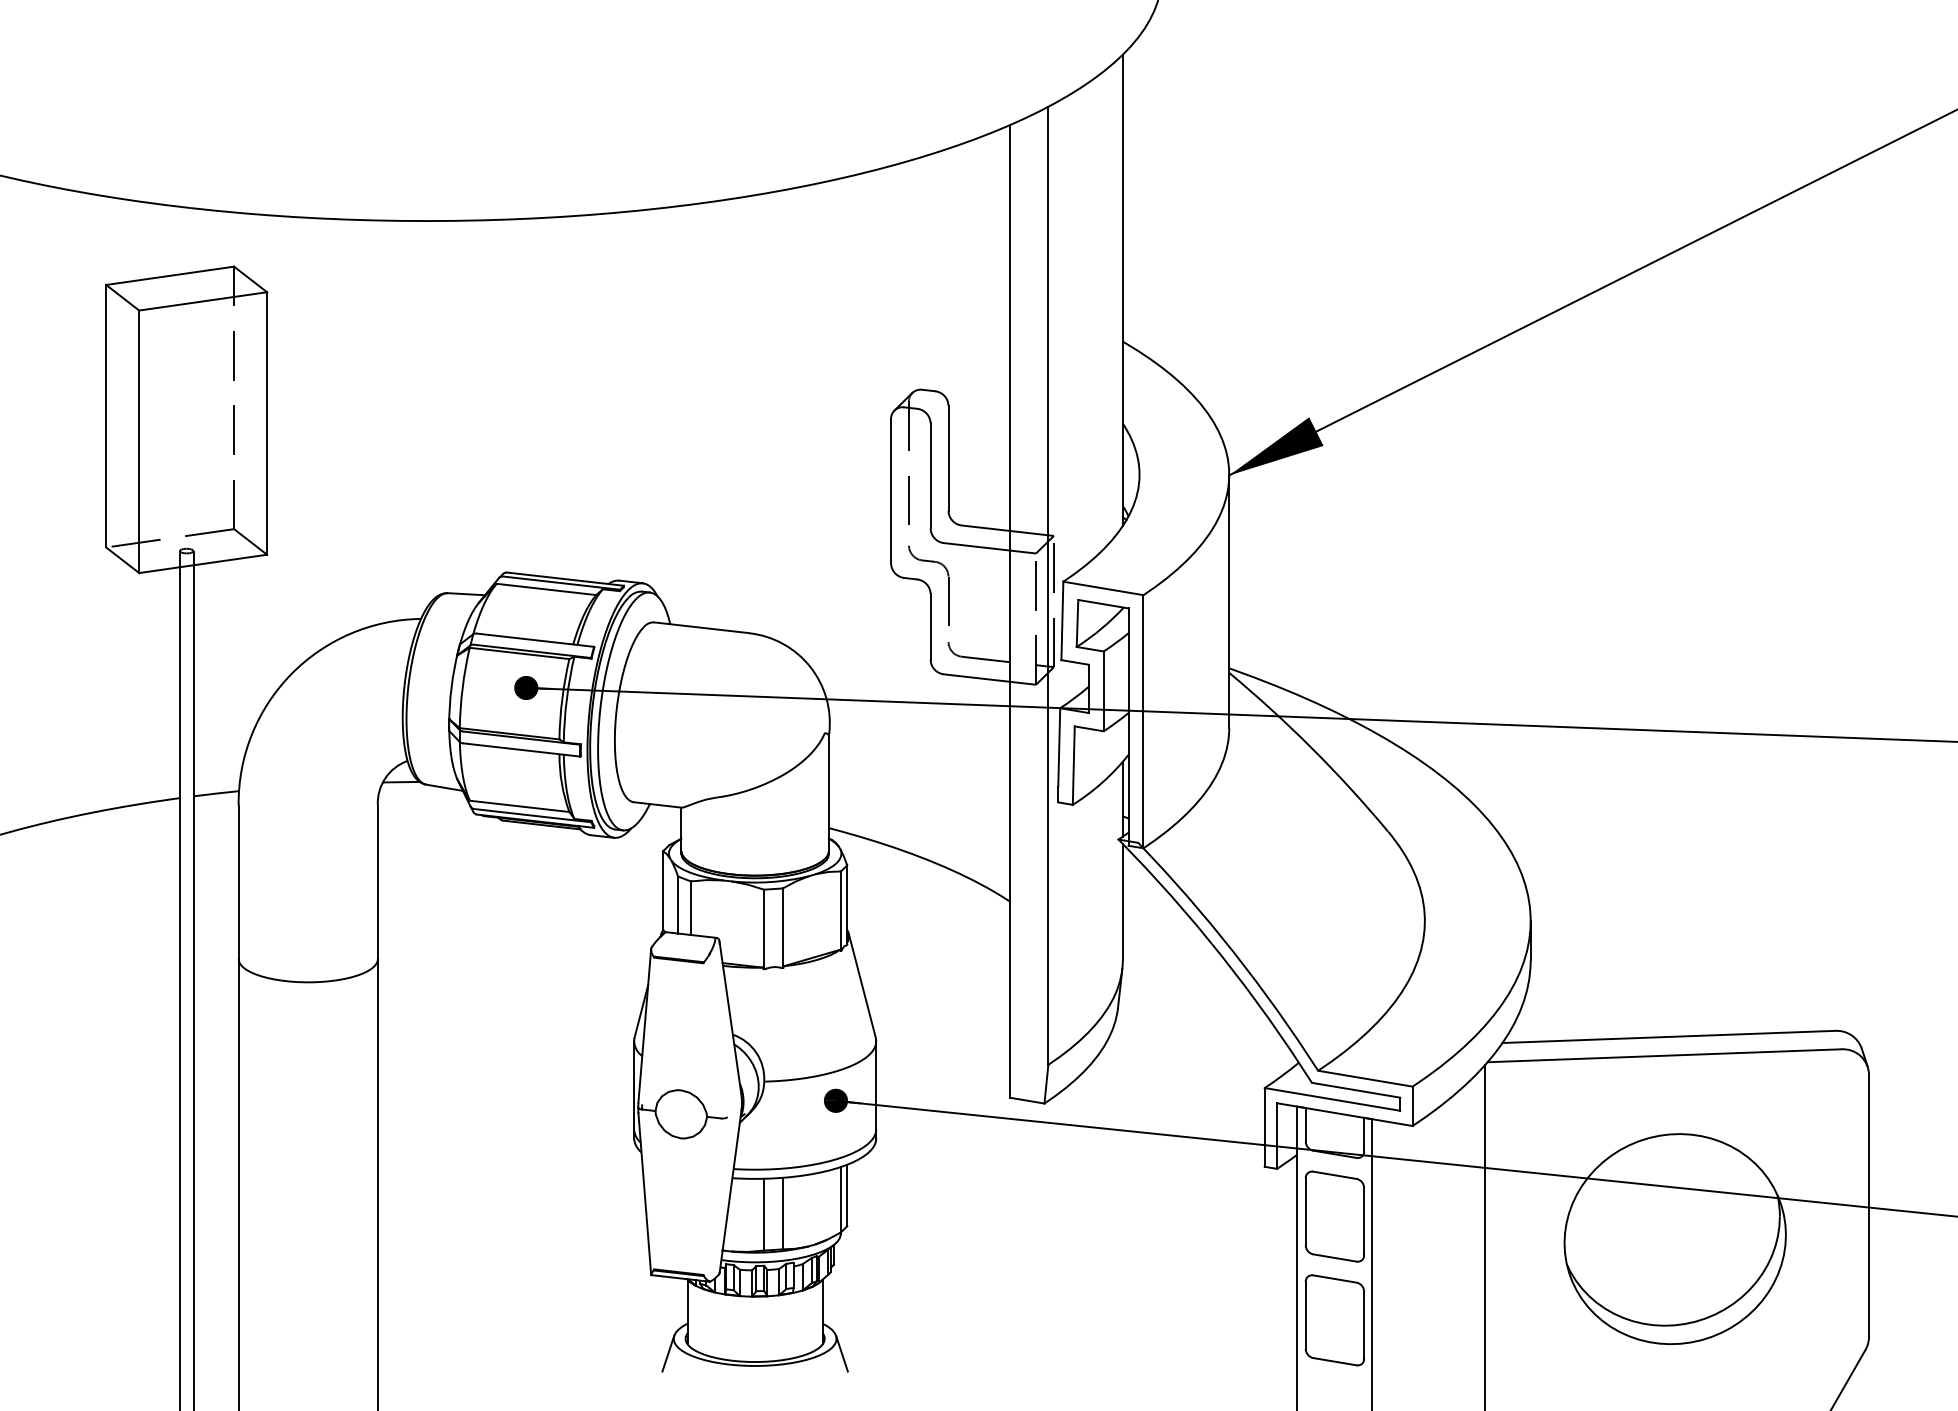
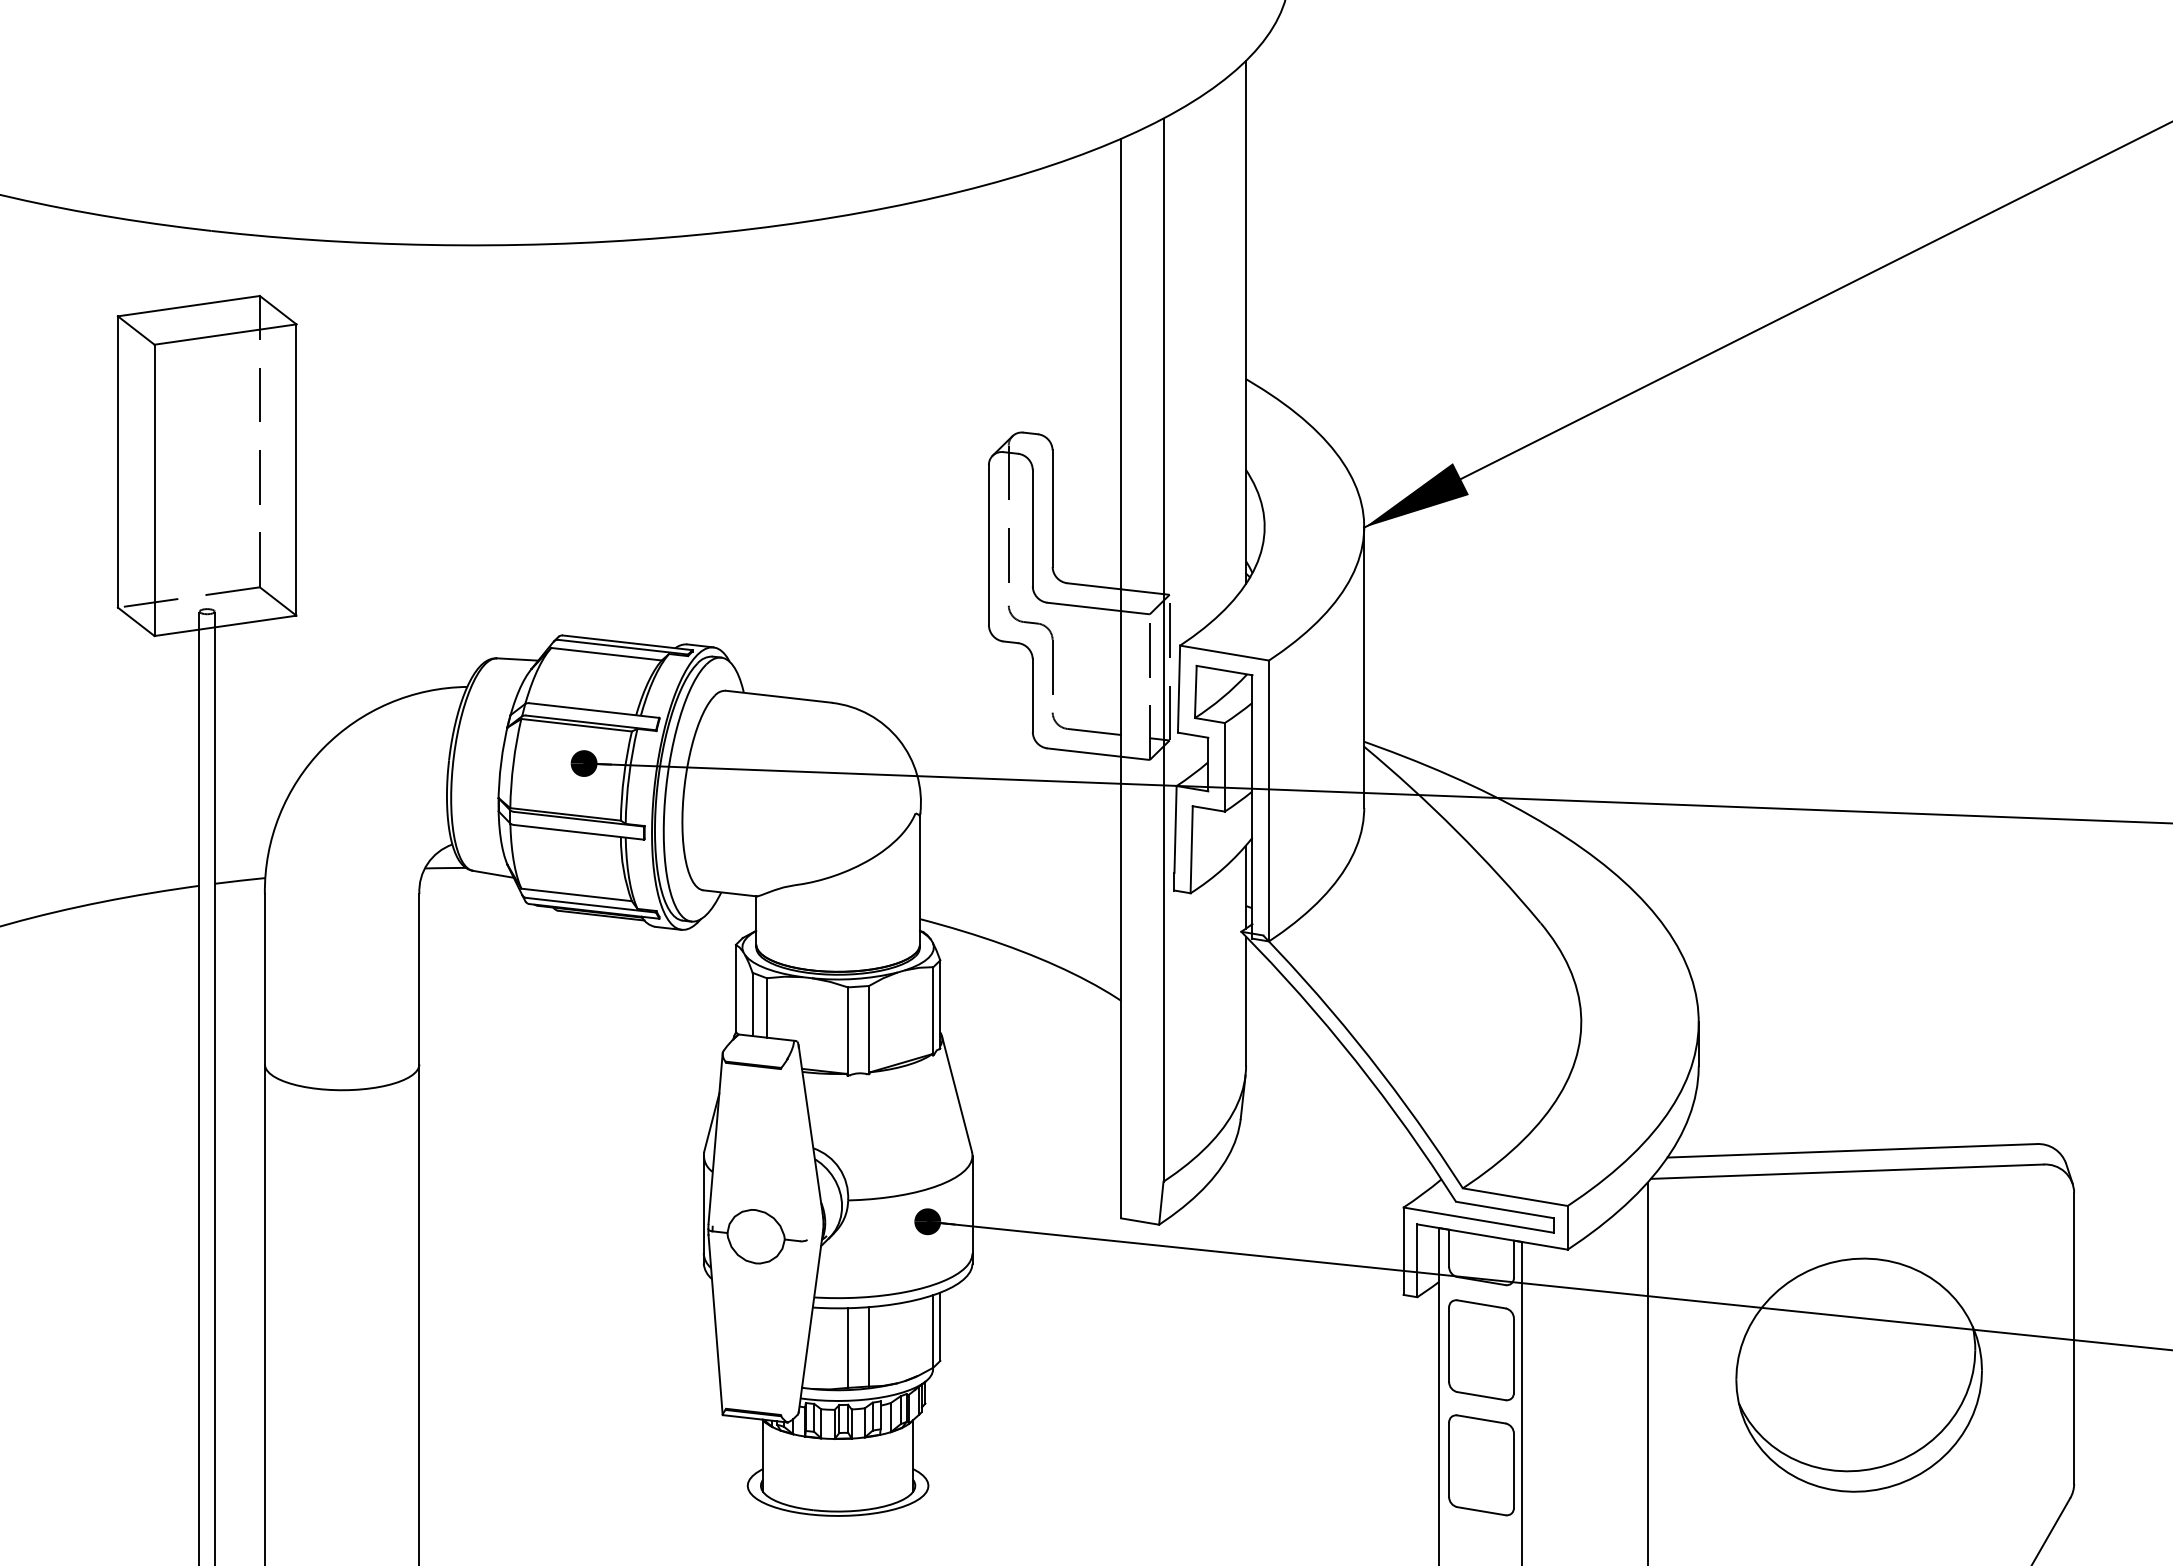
line: (668, 1353) -> (741, 1502), removed
line: (842, 1353) -> (934, 1502), removed

